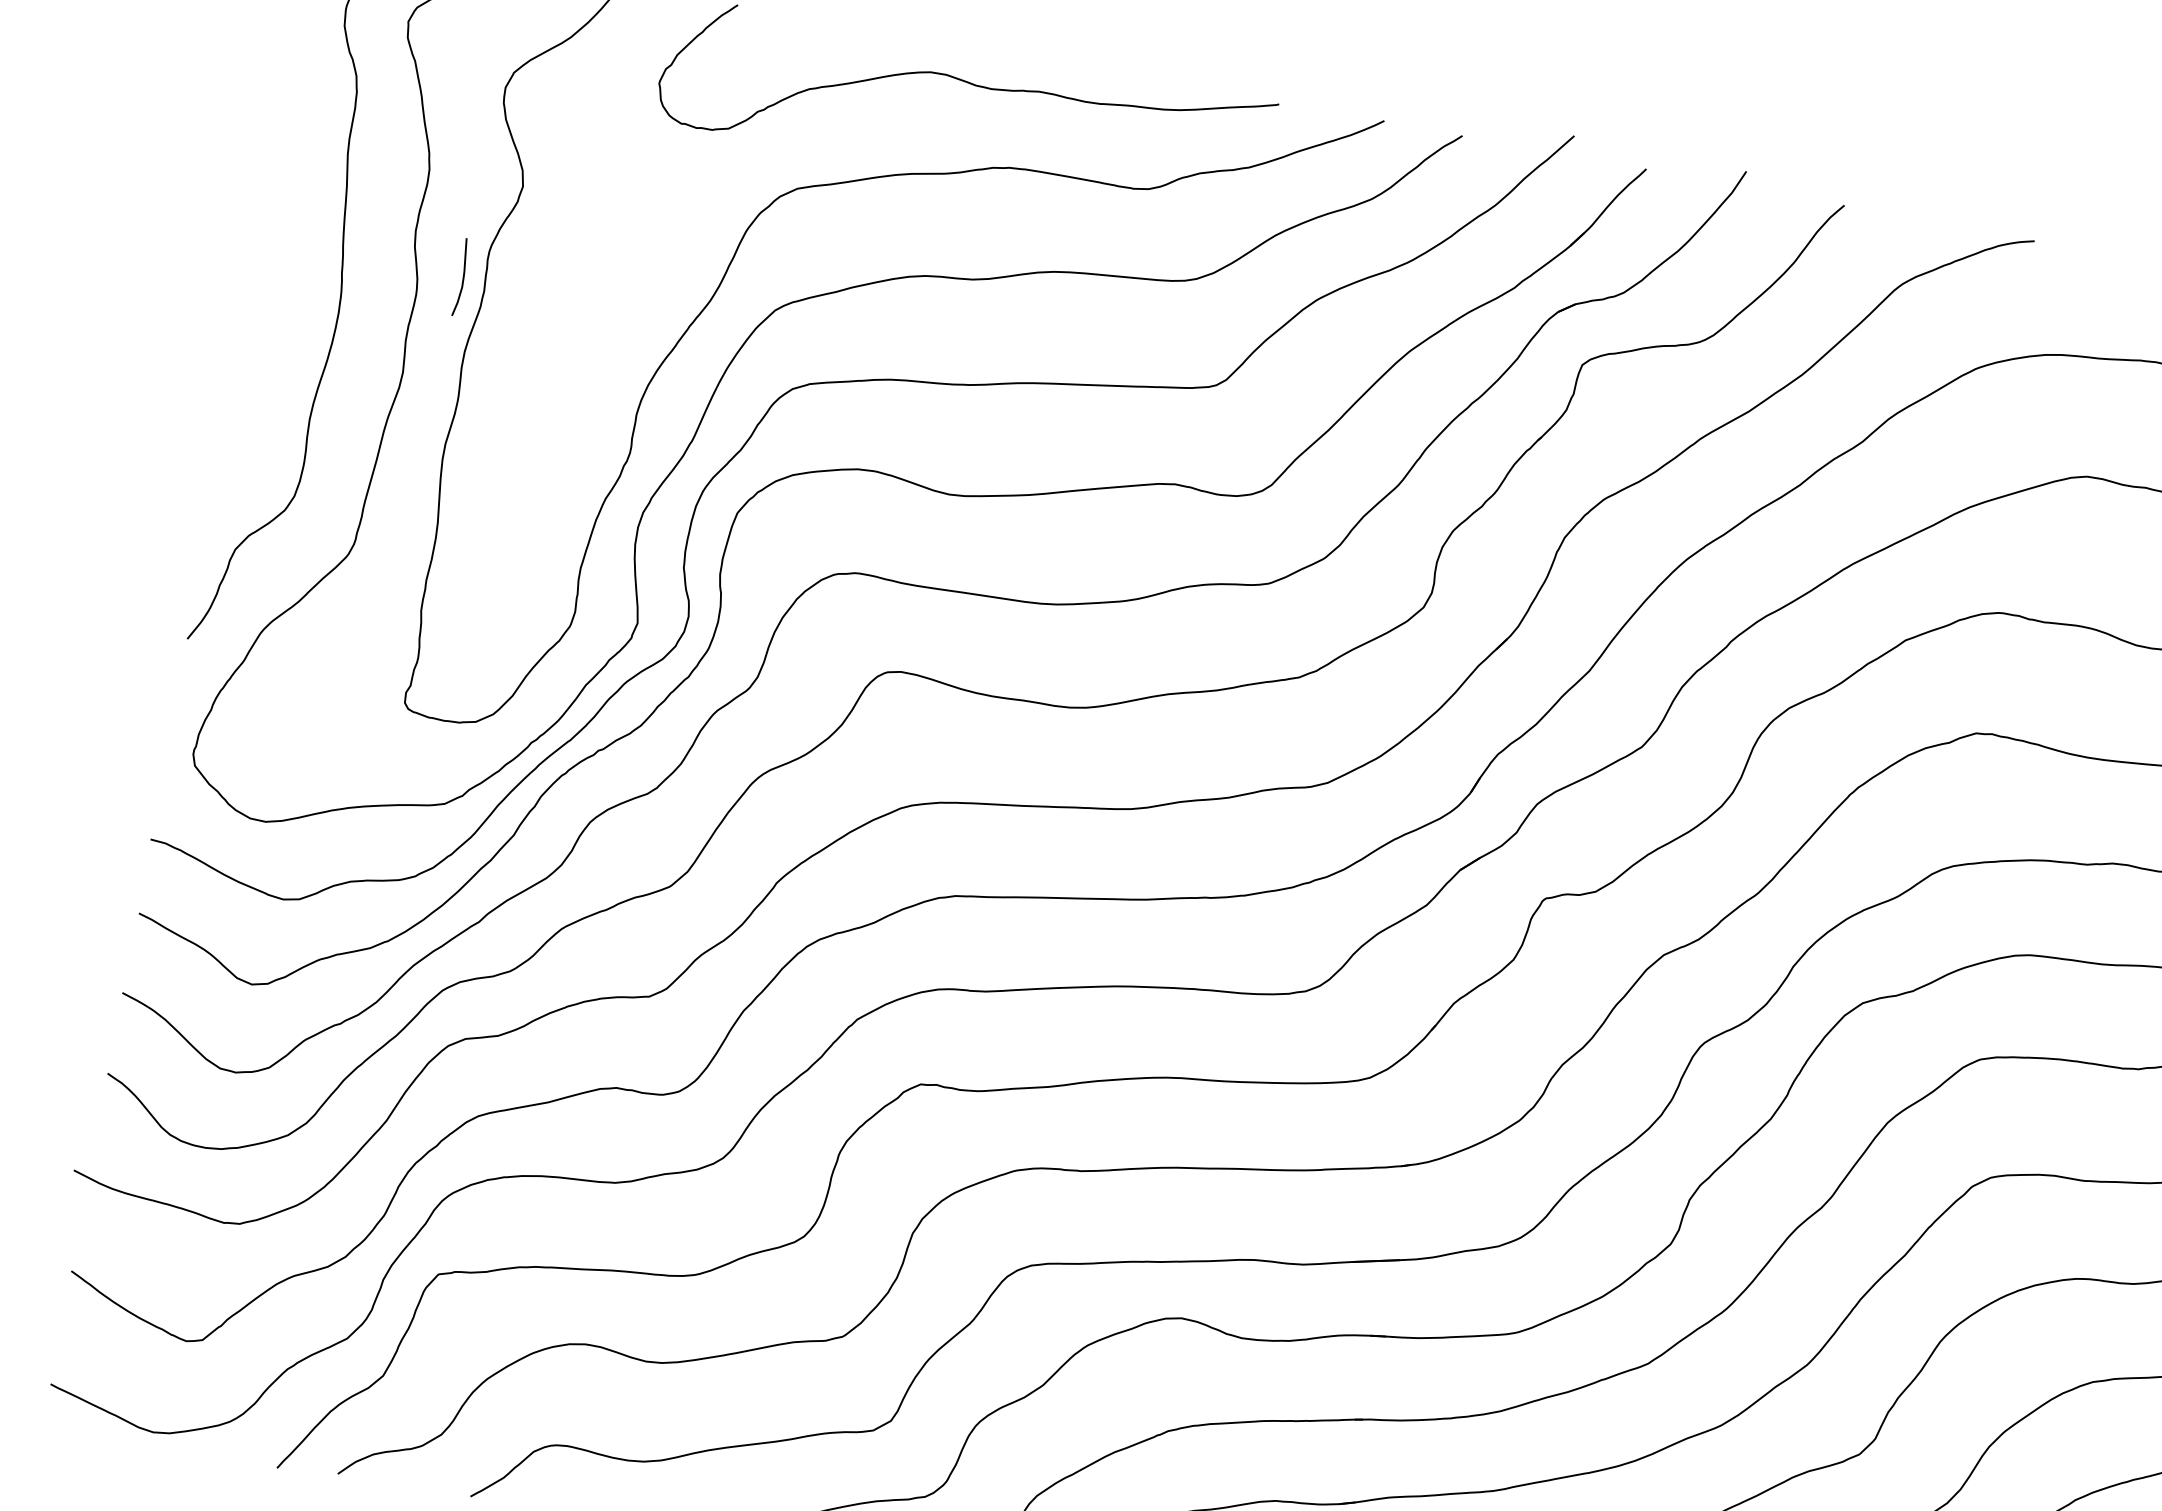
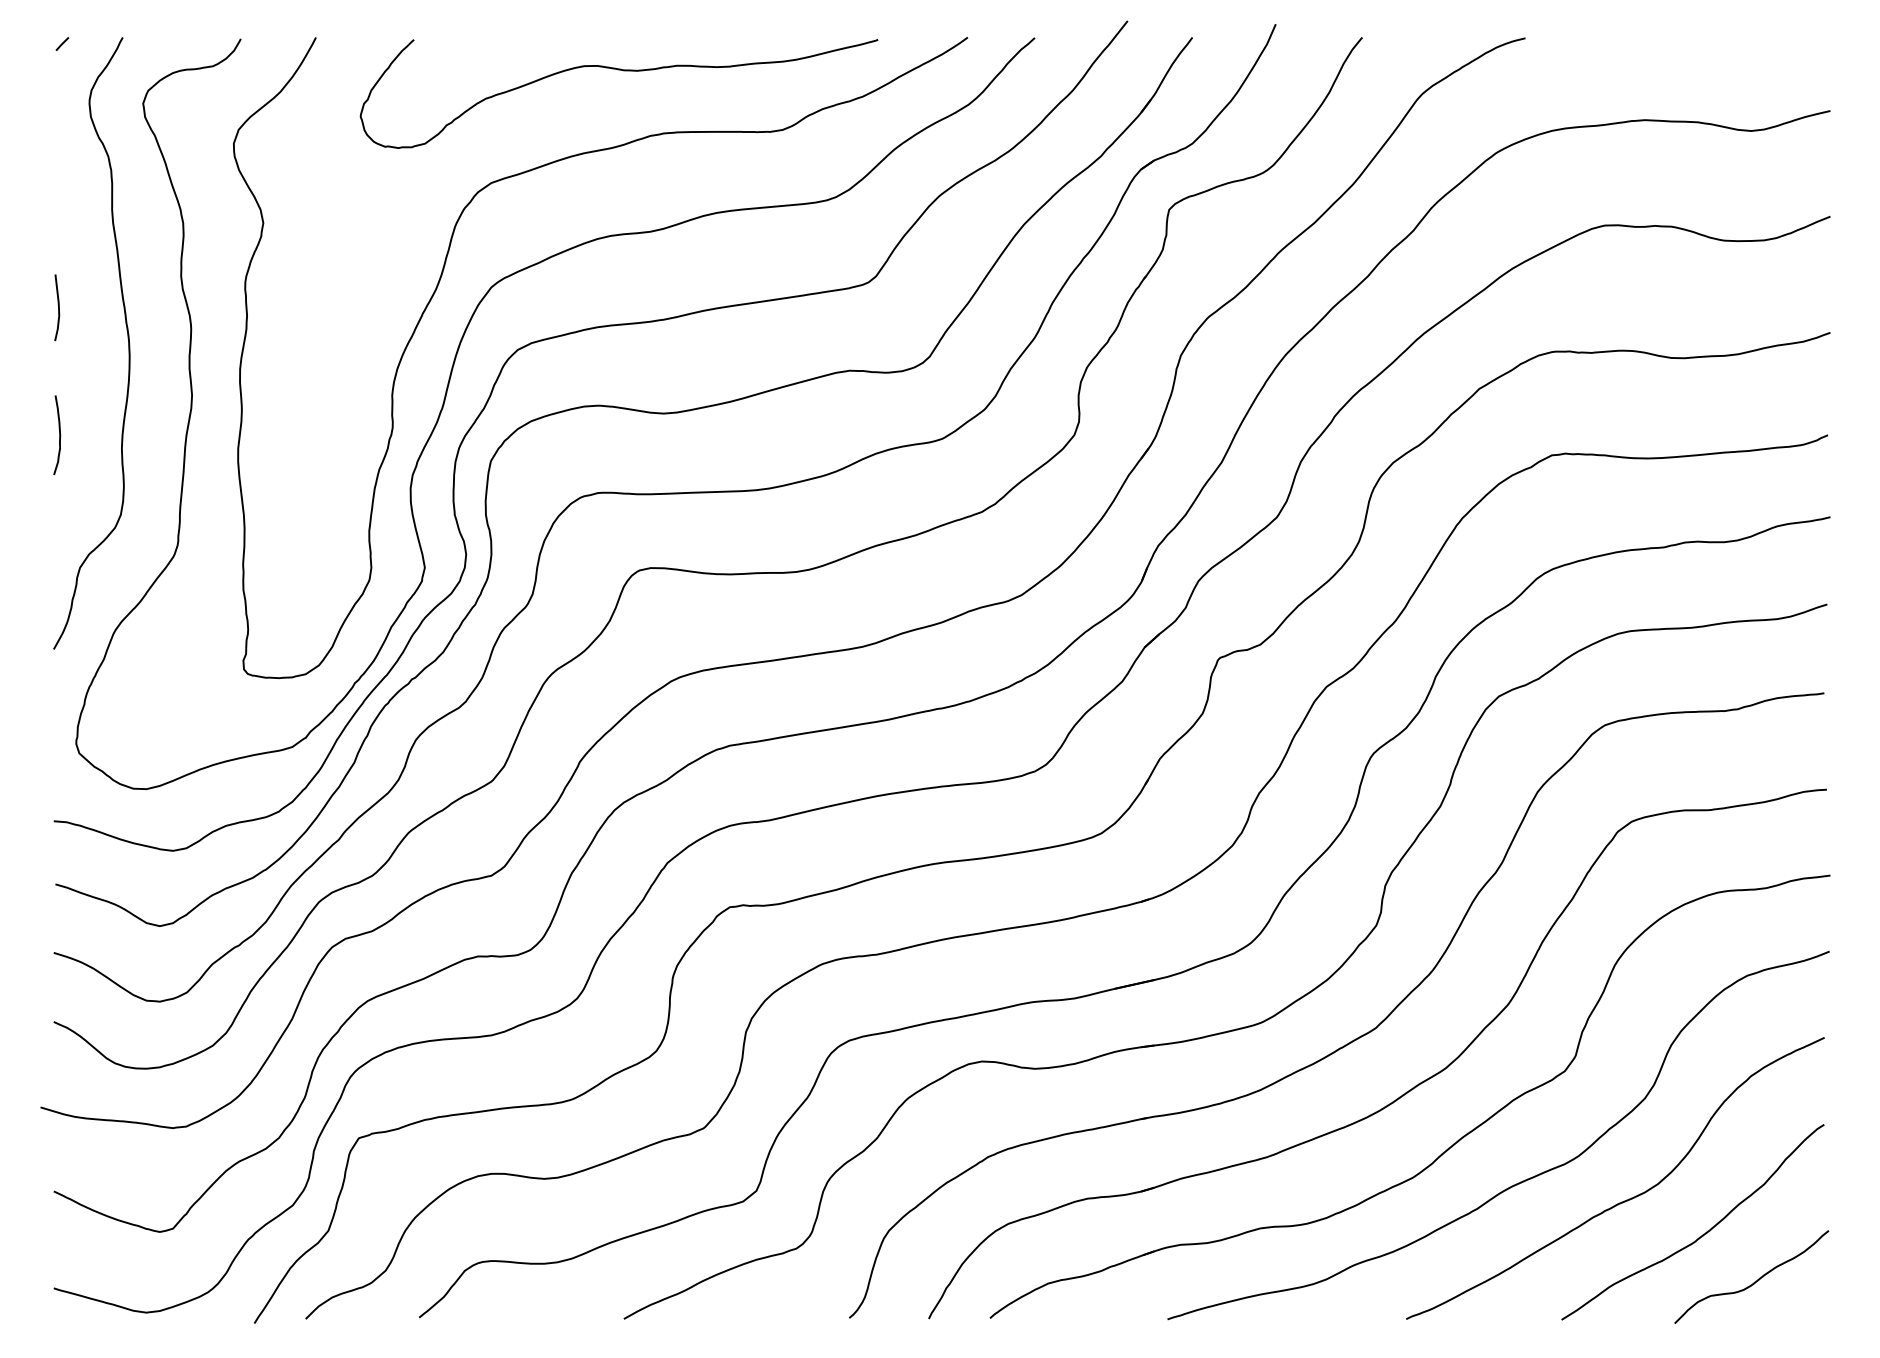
curve: (463, 277) -> (58, 307), moved
curve: (239, 390) -> (59, 435), added

